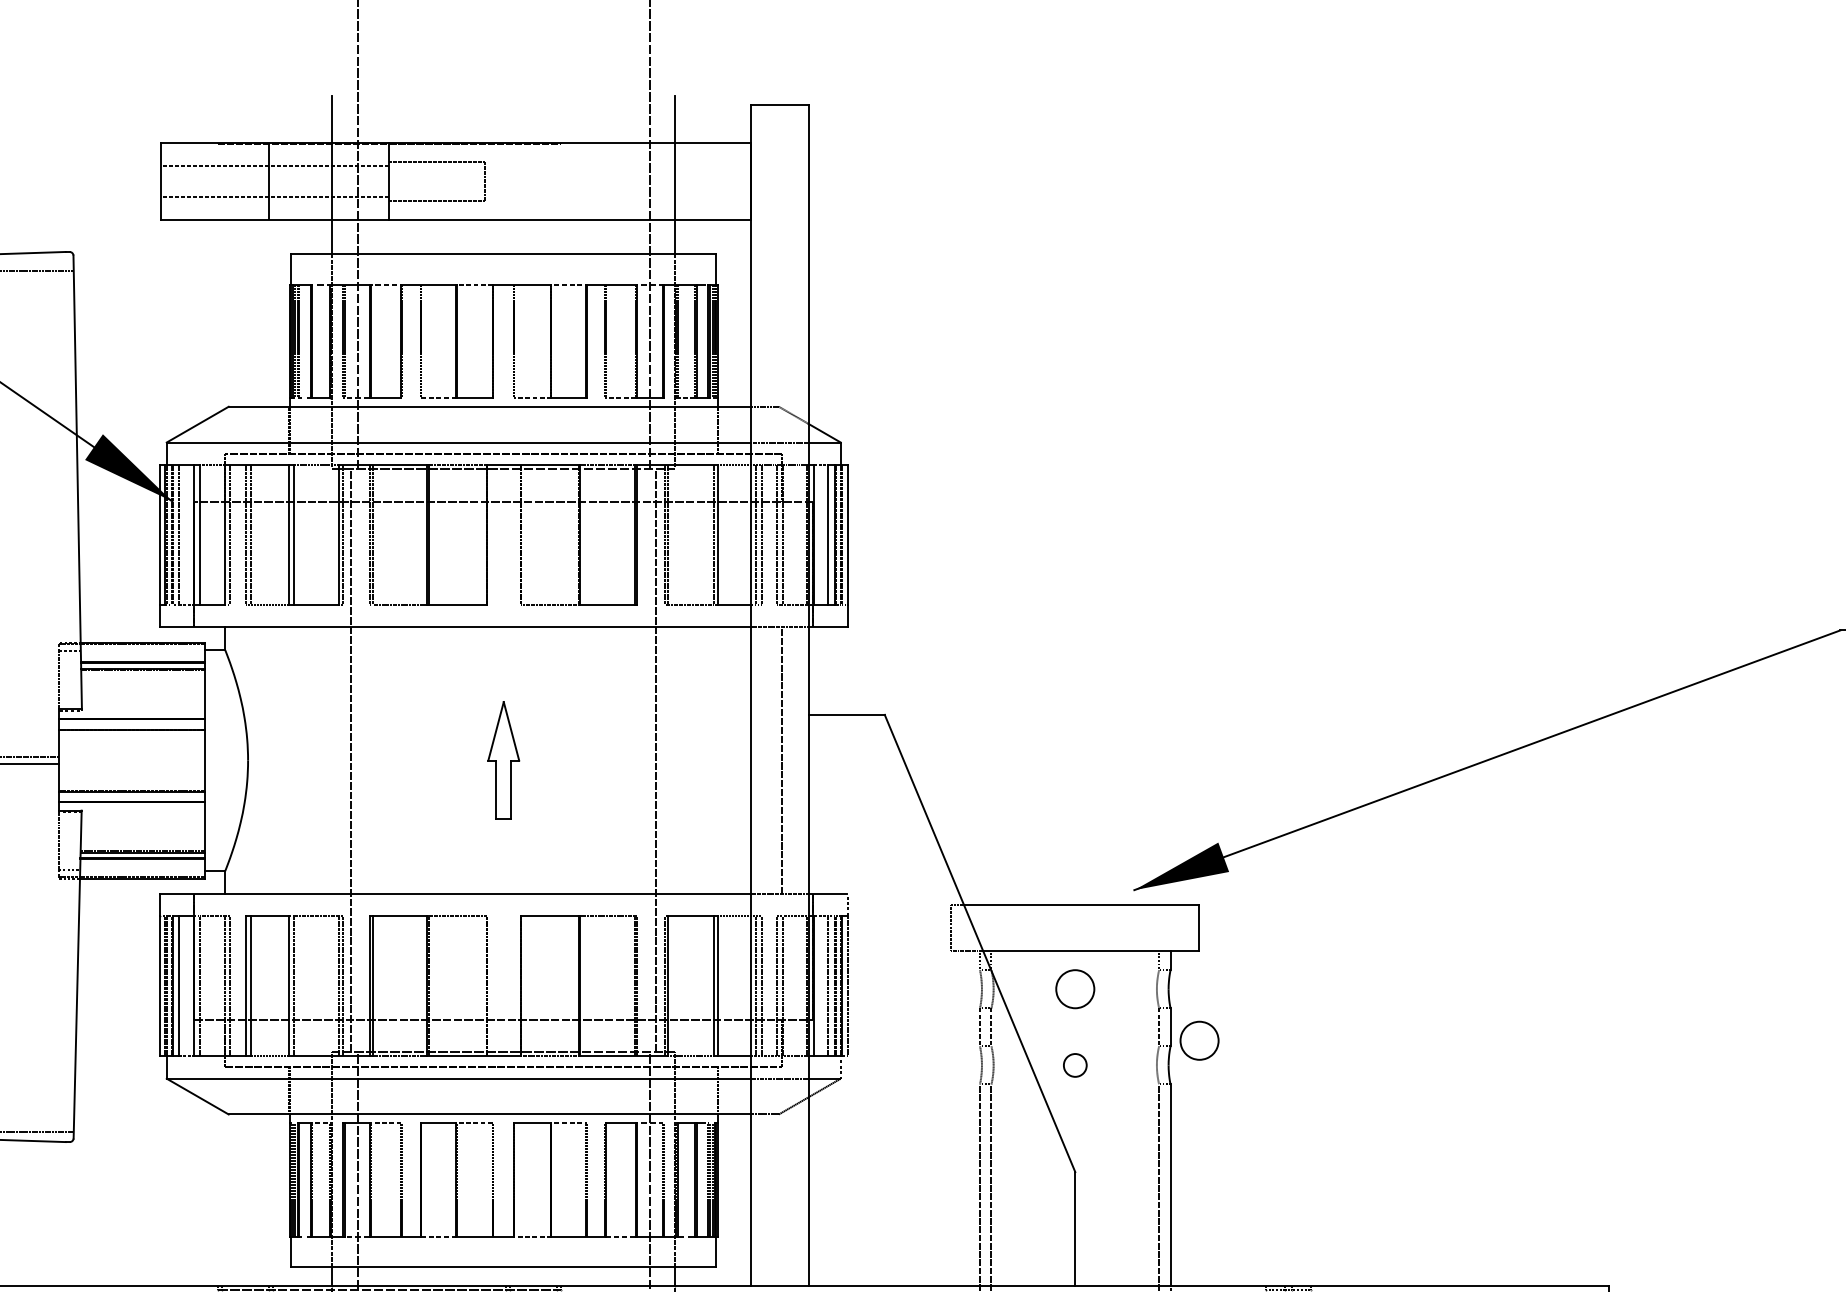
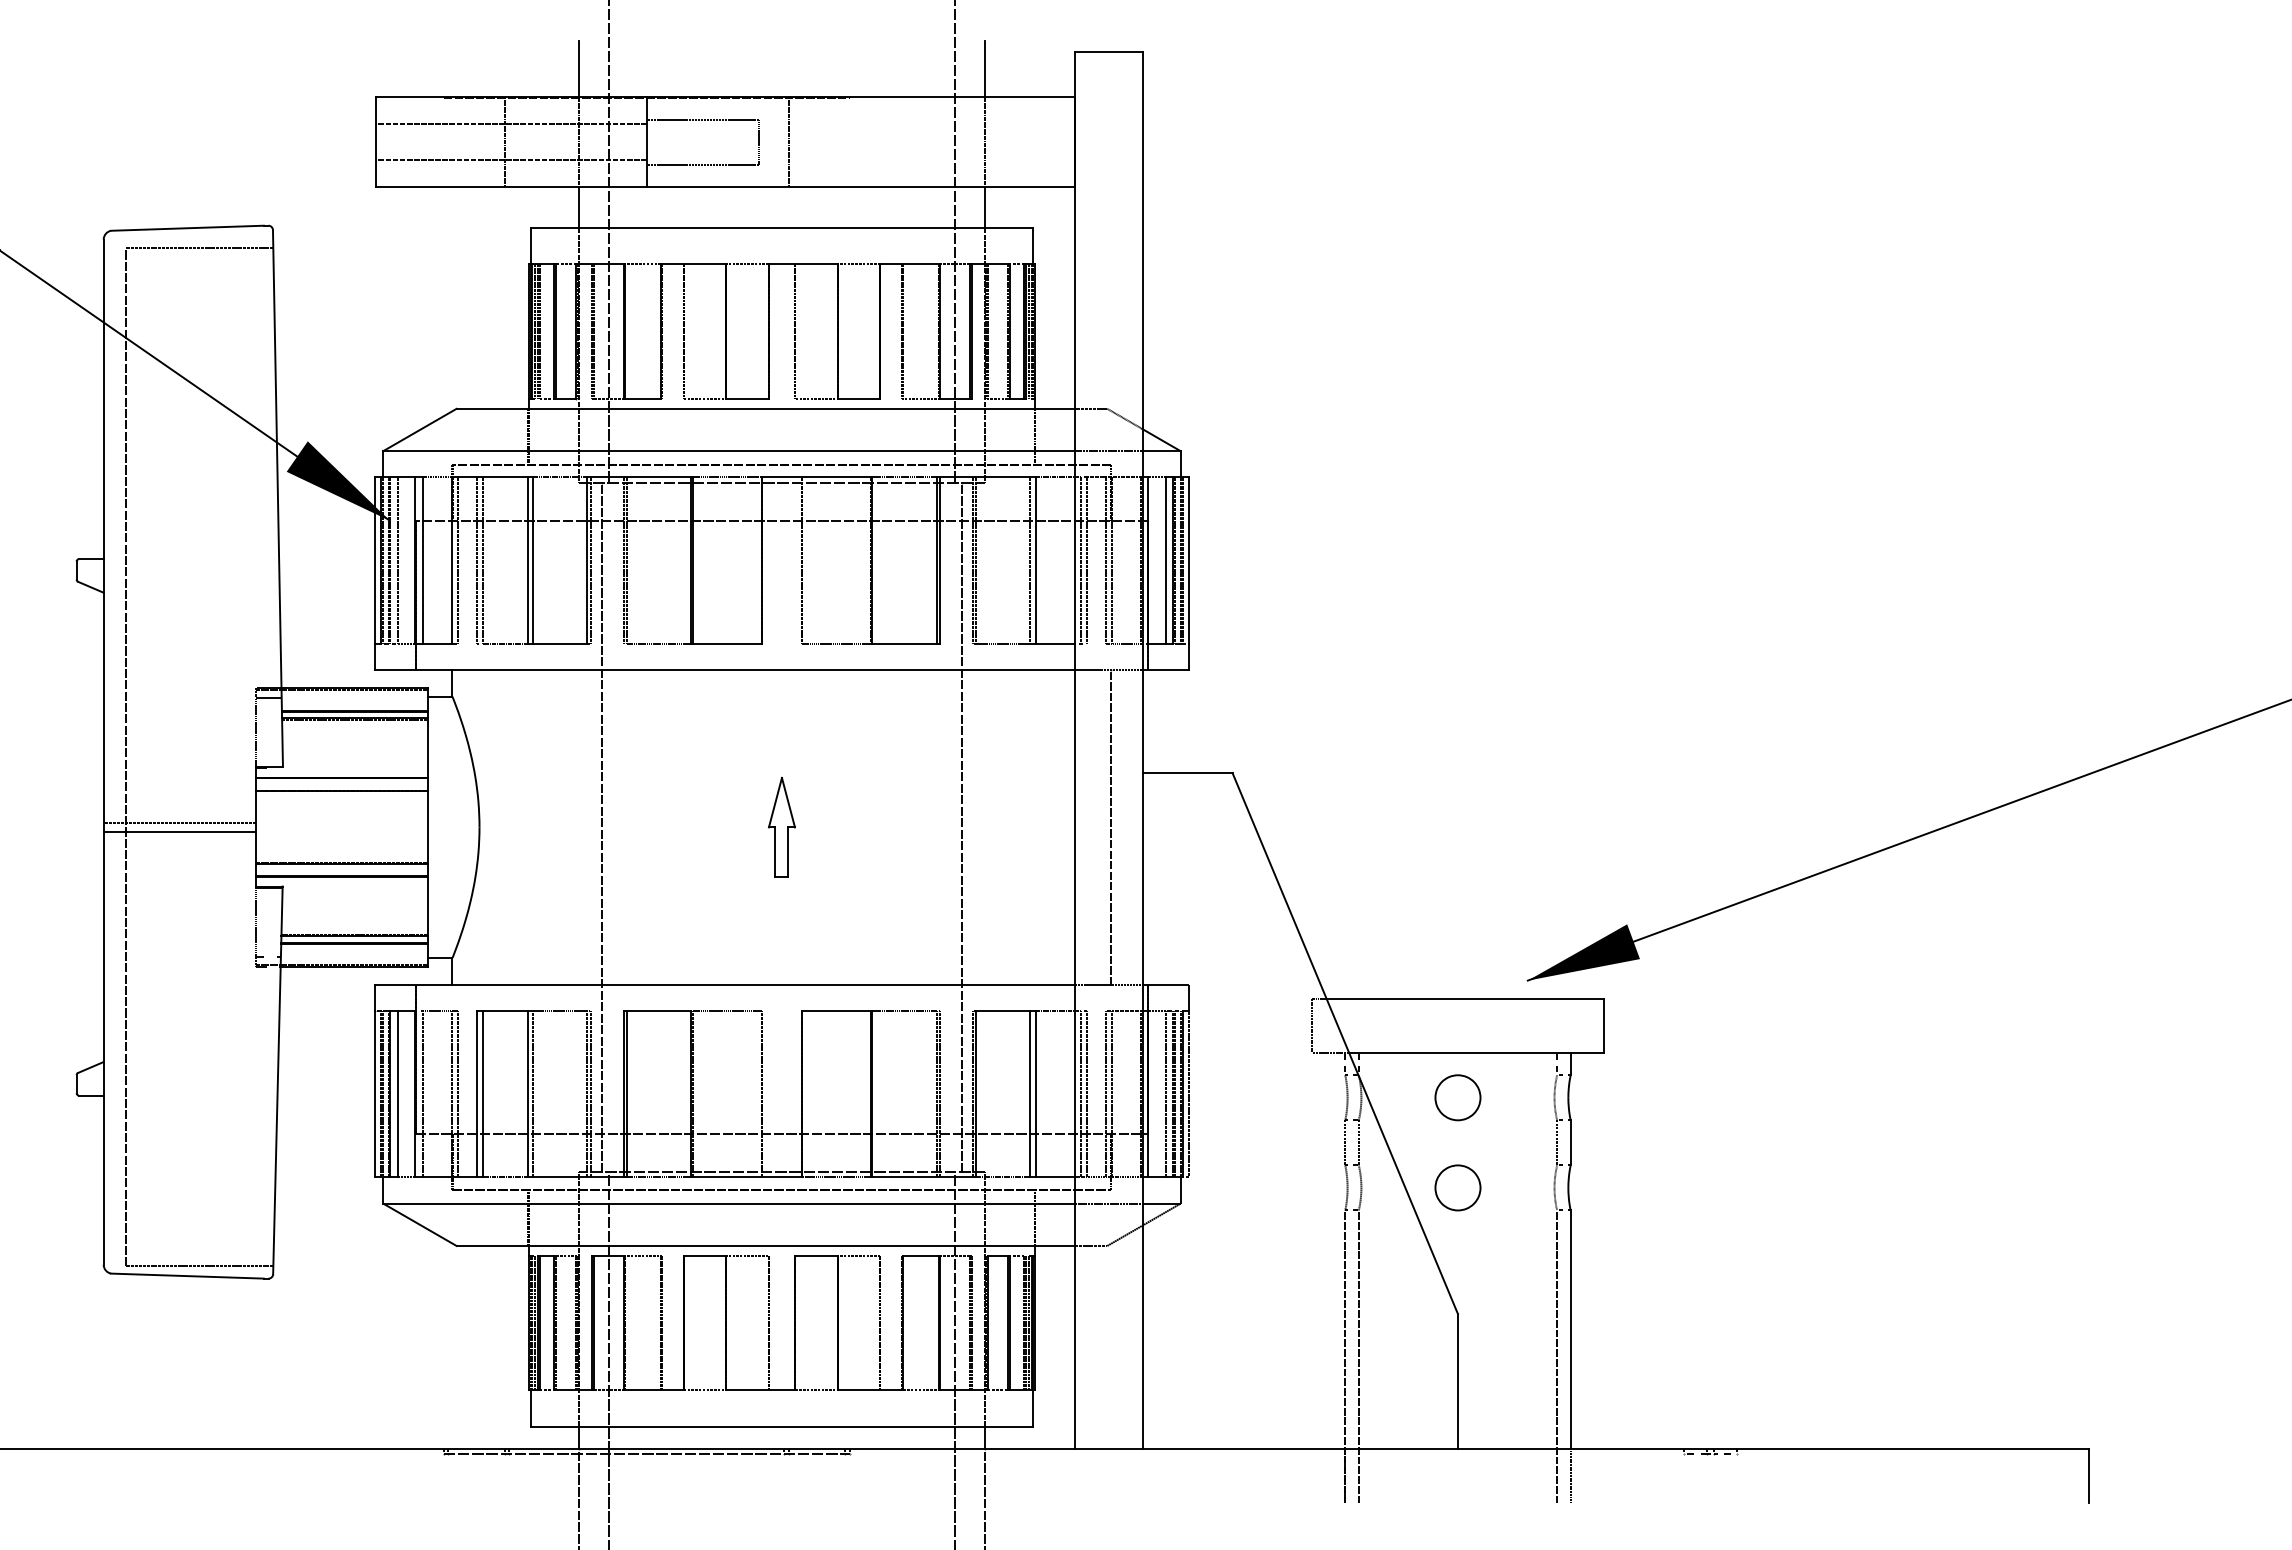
line: (509, 181) -> (788, 142), added
part: (503, 760) -> (781, 827), size x0.71
part: (1199, 1040) -> (1604, 1158), removed
part: (1074, 1065) -> (1457, 1187), size x1.67

